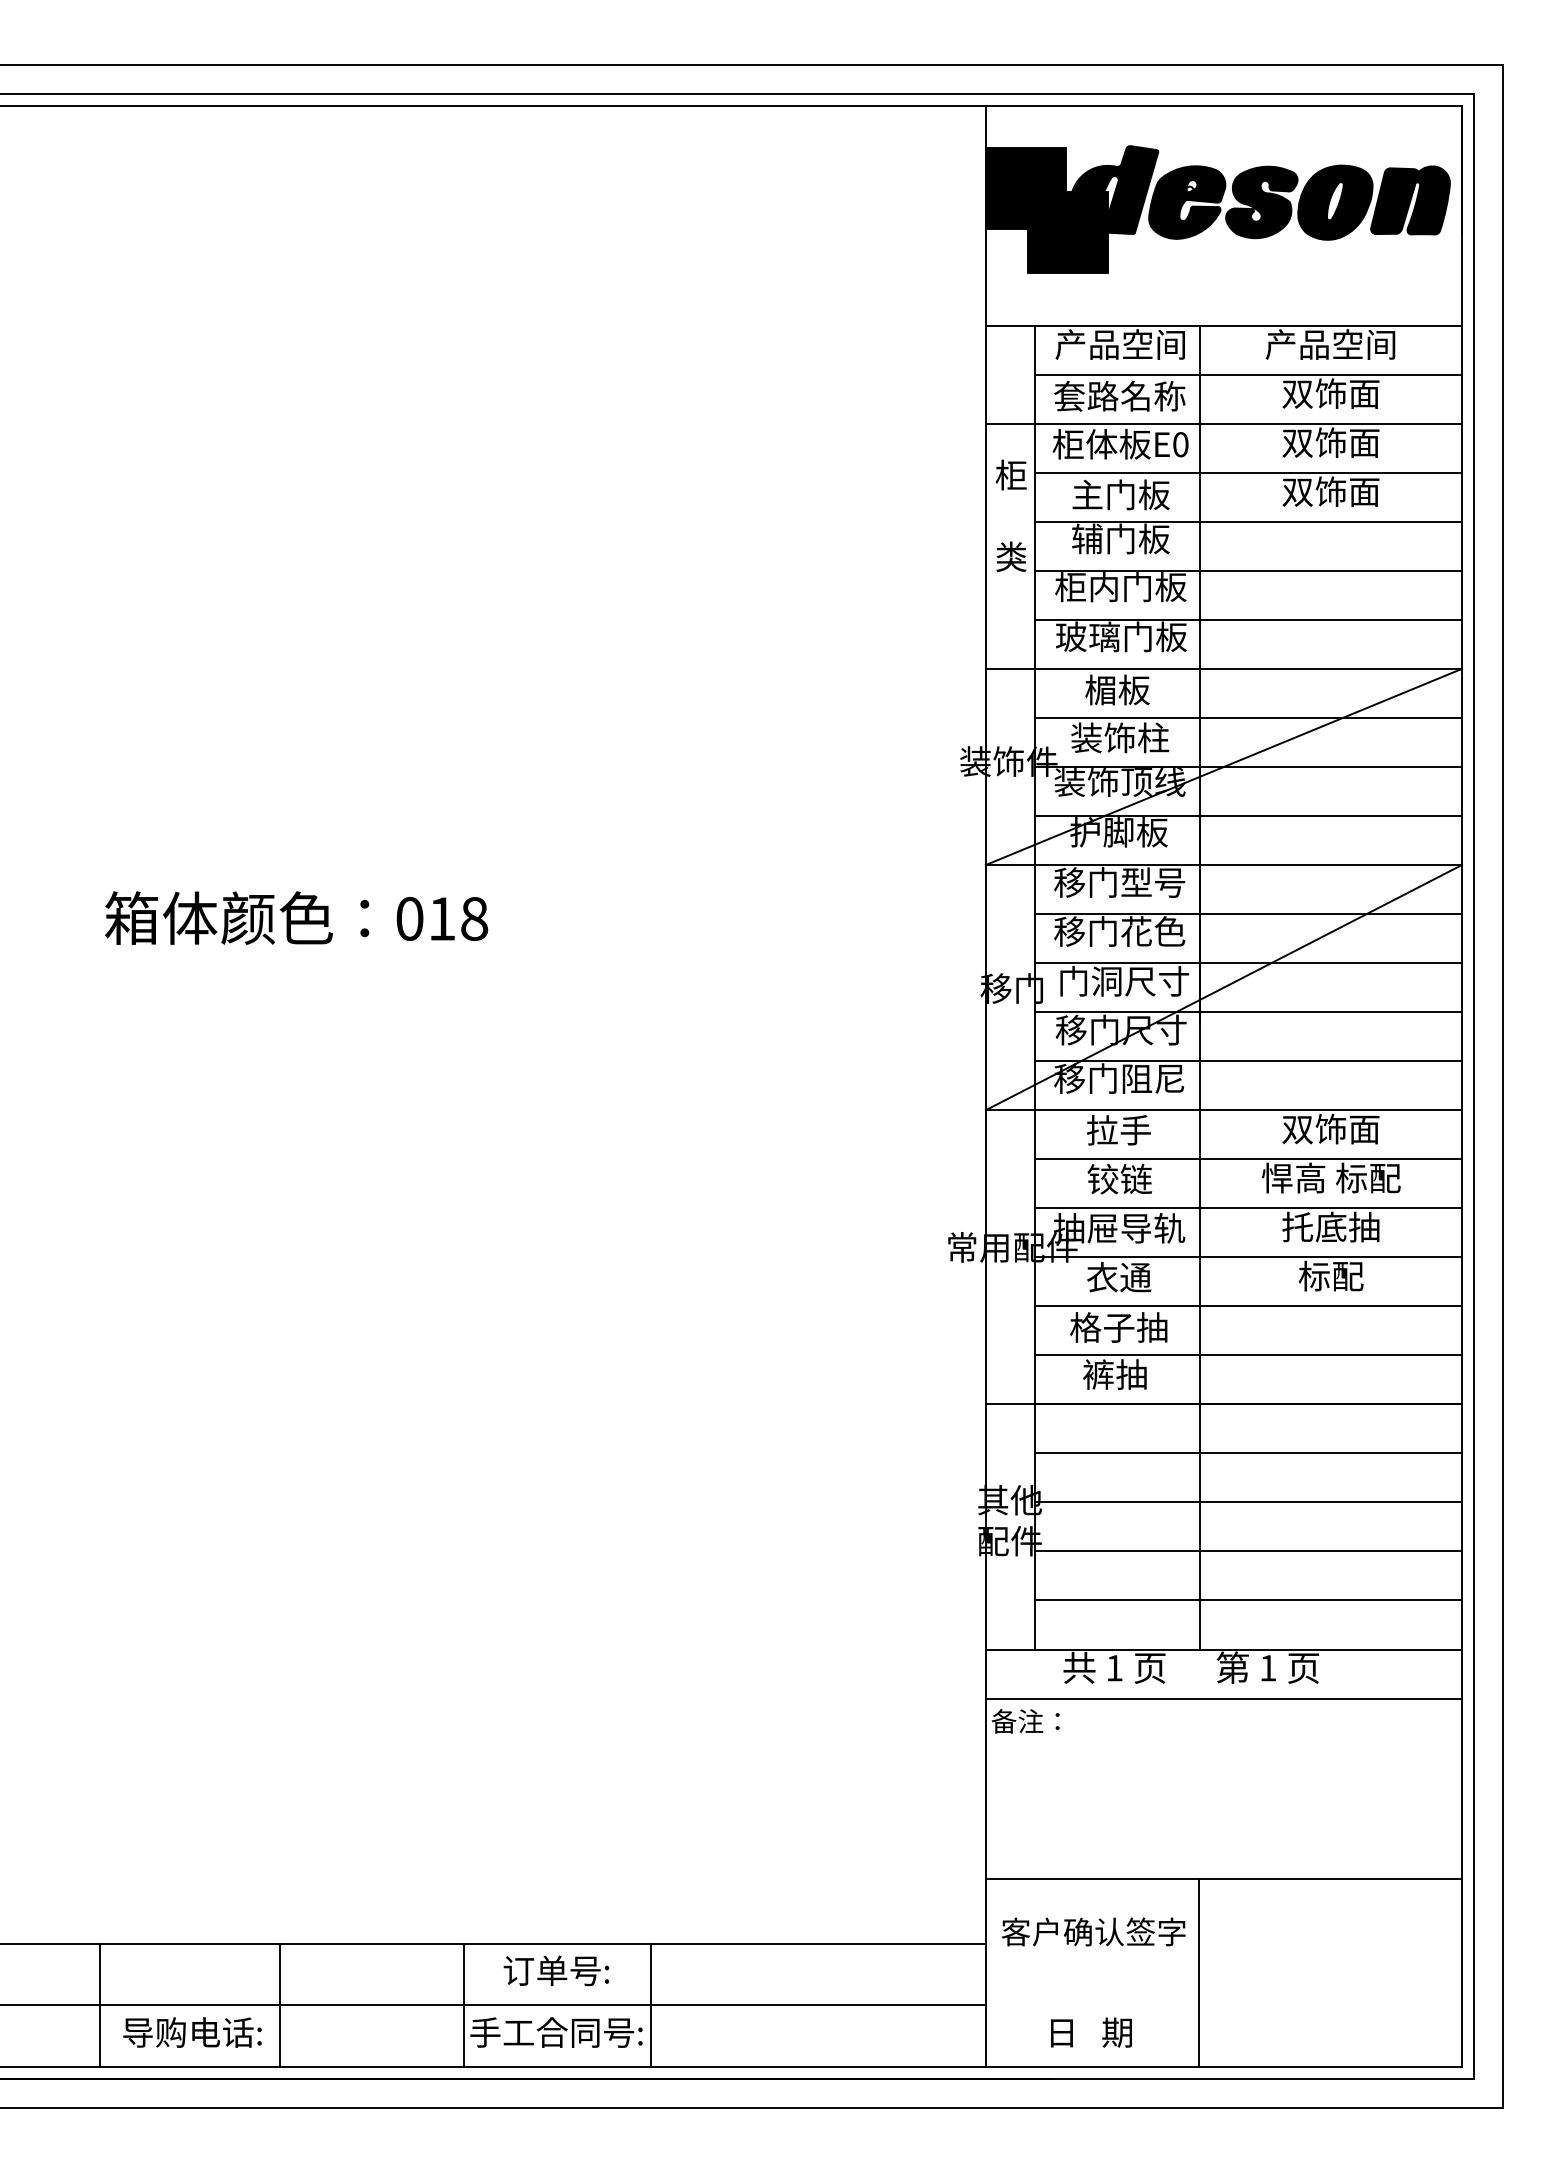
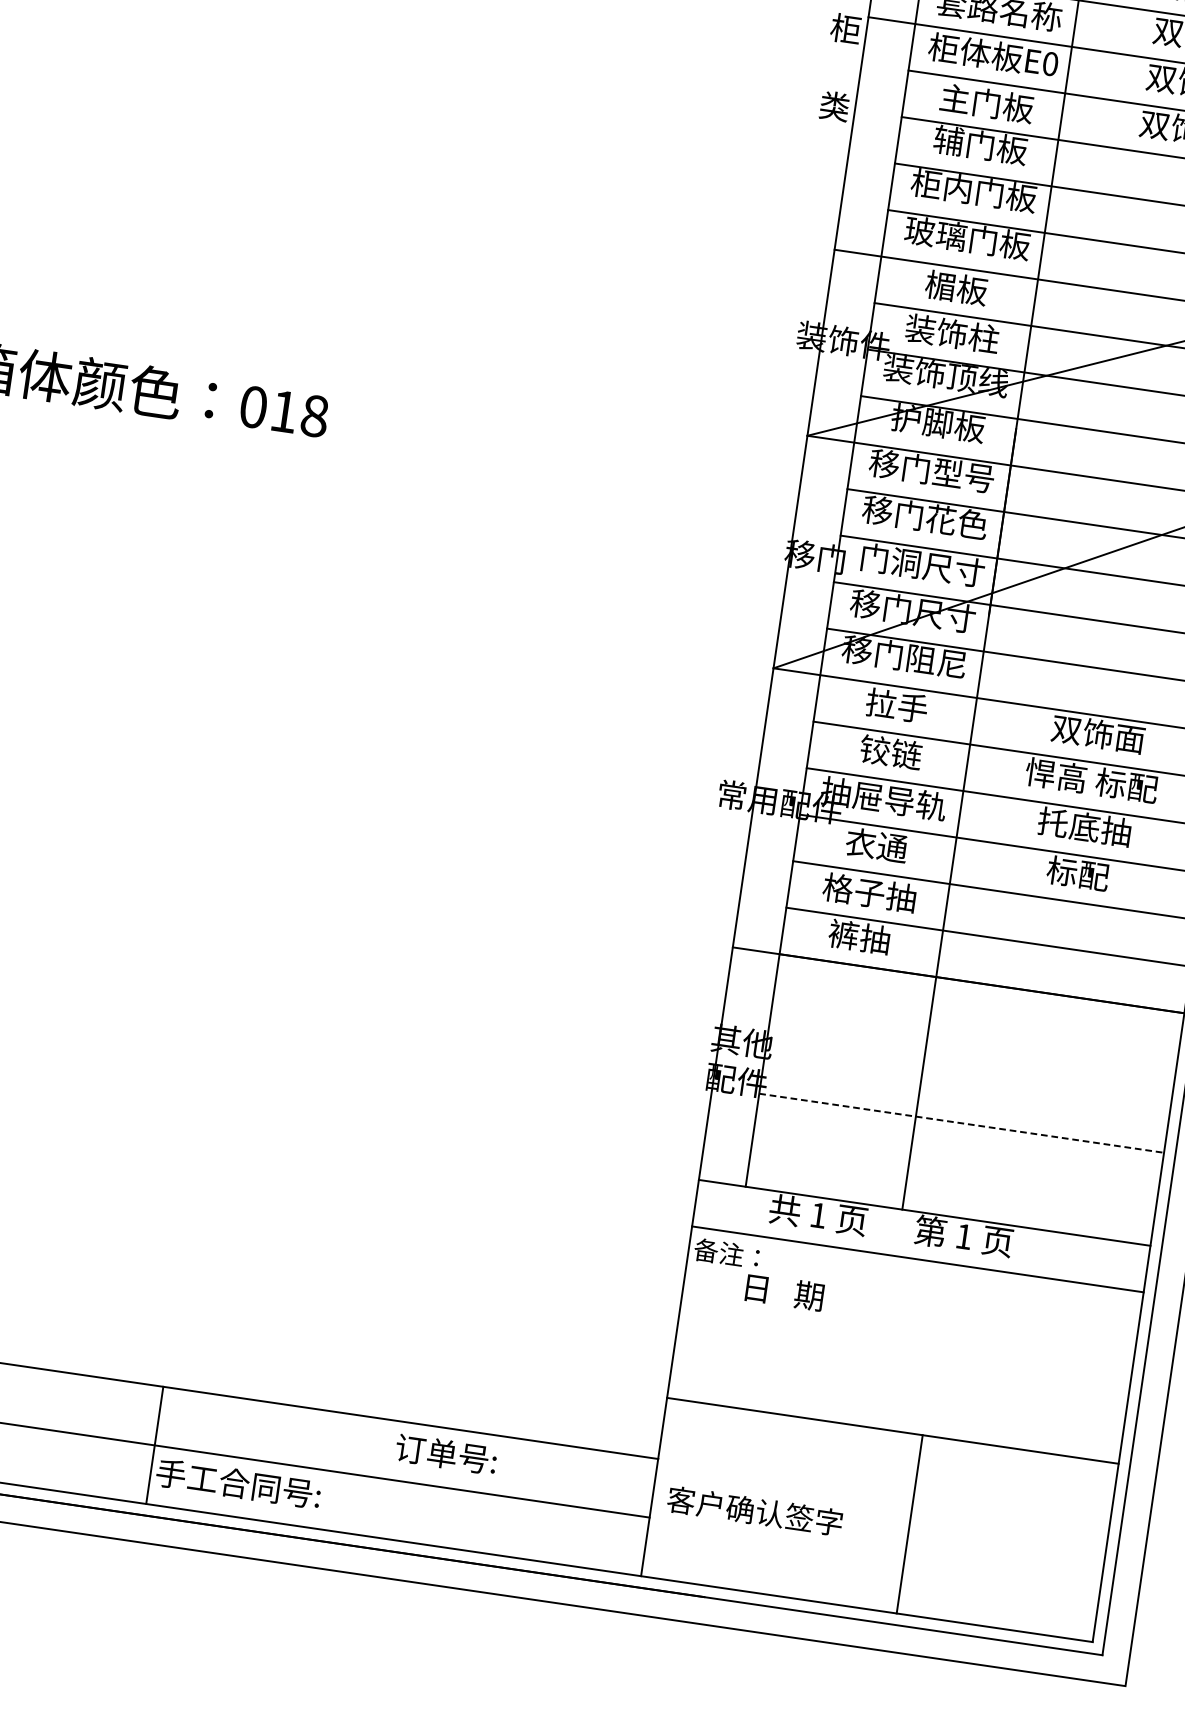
text: (1010, 515) -> (839, 66), moved
line: (1248, 1453) -> (975, 1030), removed
line: (1248, 1502) -> (968, 1076), removed
line: (1249, 1551) -> (962, 1123), solid -> dashed
line: (1248, 1600) -> (954, 1169), removed
text: (1093, 1931) -> (754, 1510), moved
text: (556, 1970) -> (446, 1454), moved
line: (1199, 1973) -> (909, 1524), moved
line: (650, 2005) -> (331, 1471), removed
text: (1091, 2032) -> (784, 1292), moved

